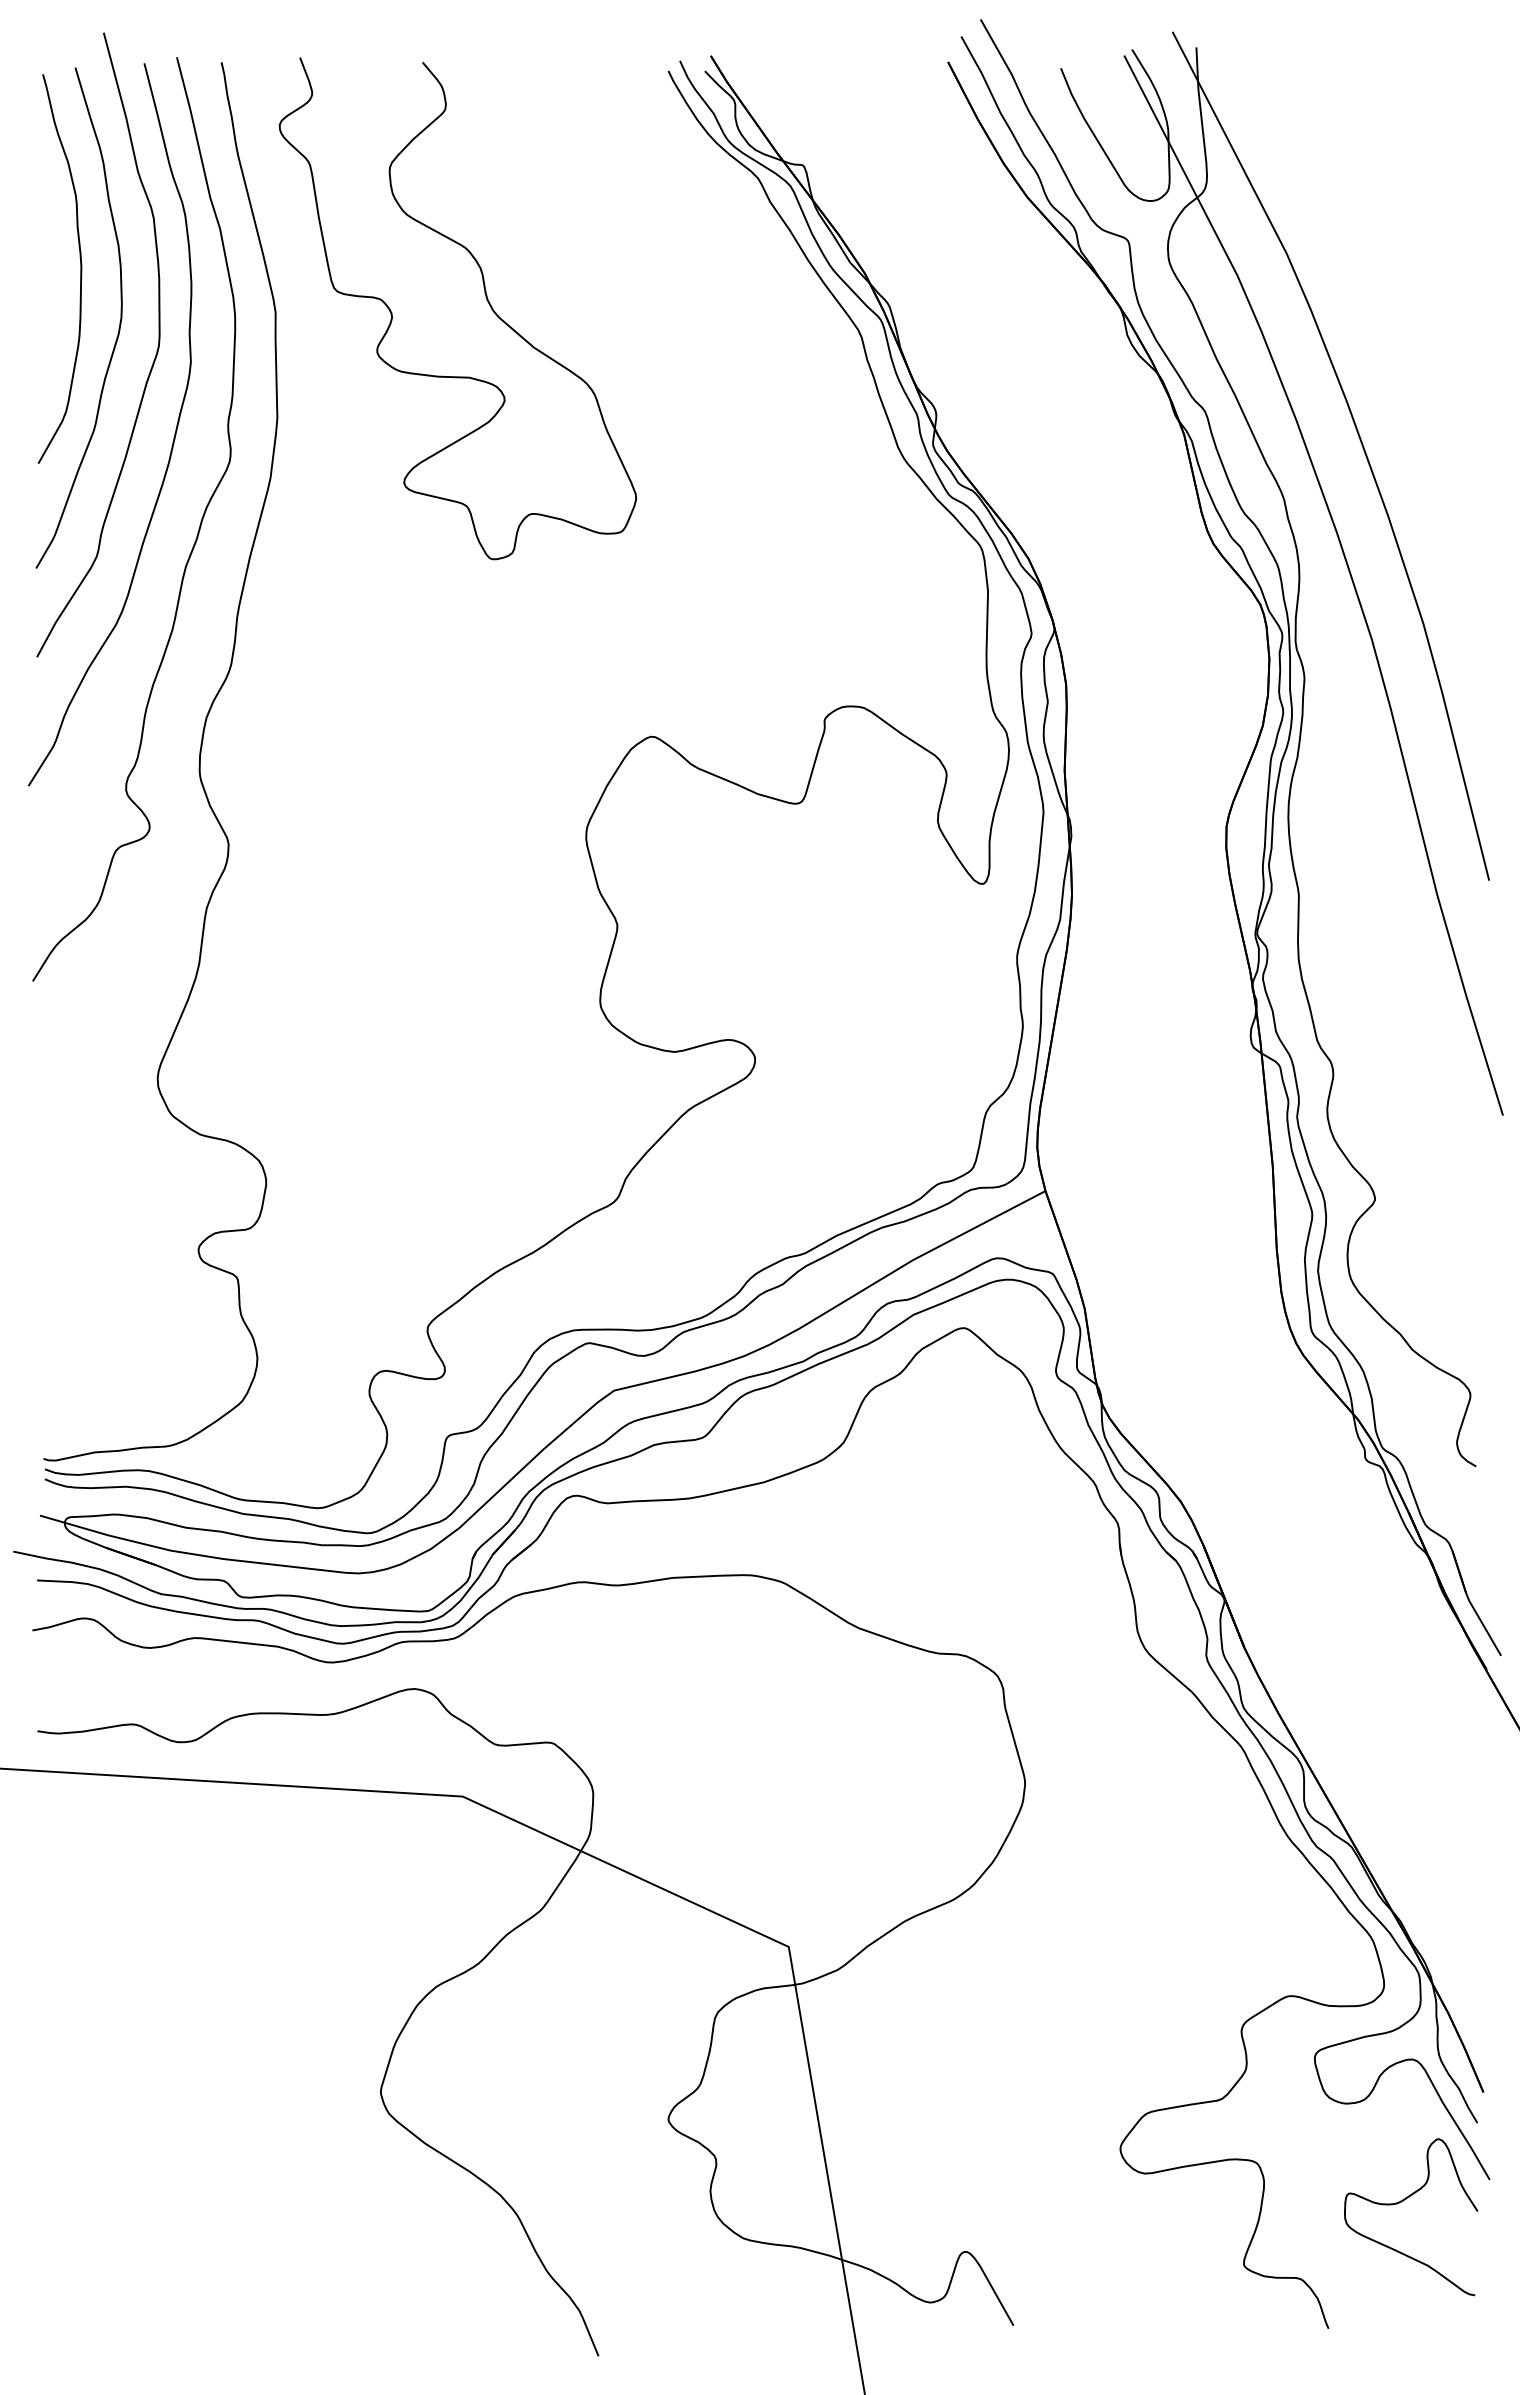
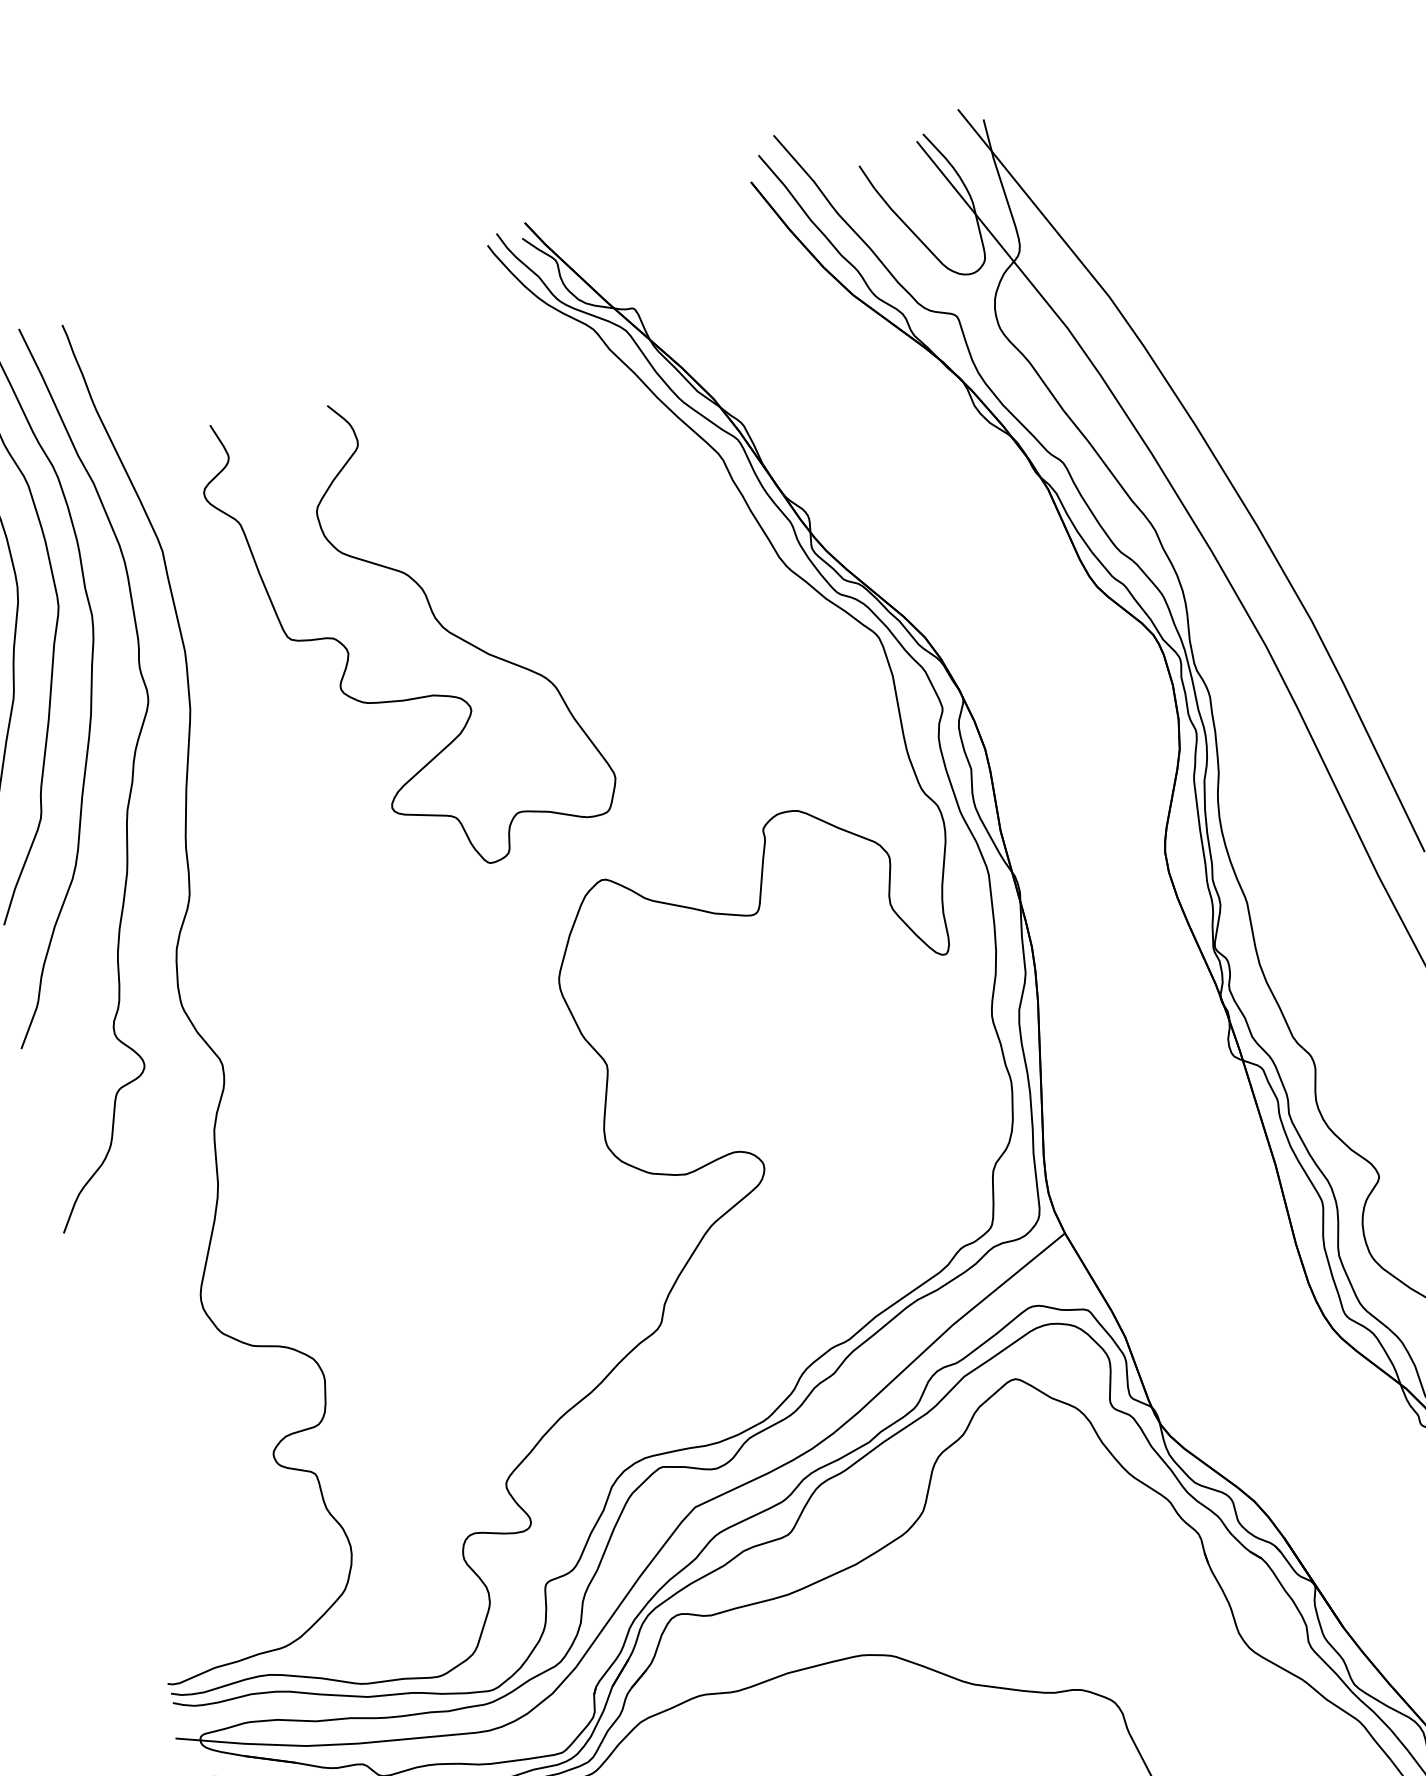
curve: (486, 300) -> (434, 618), moved

